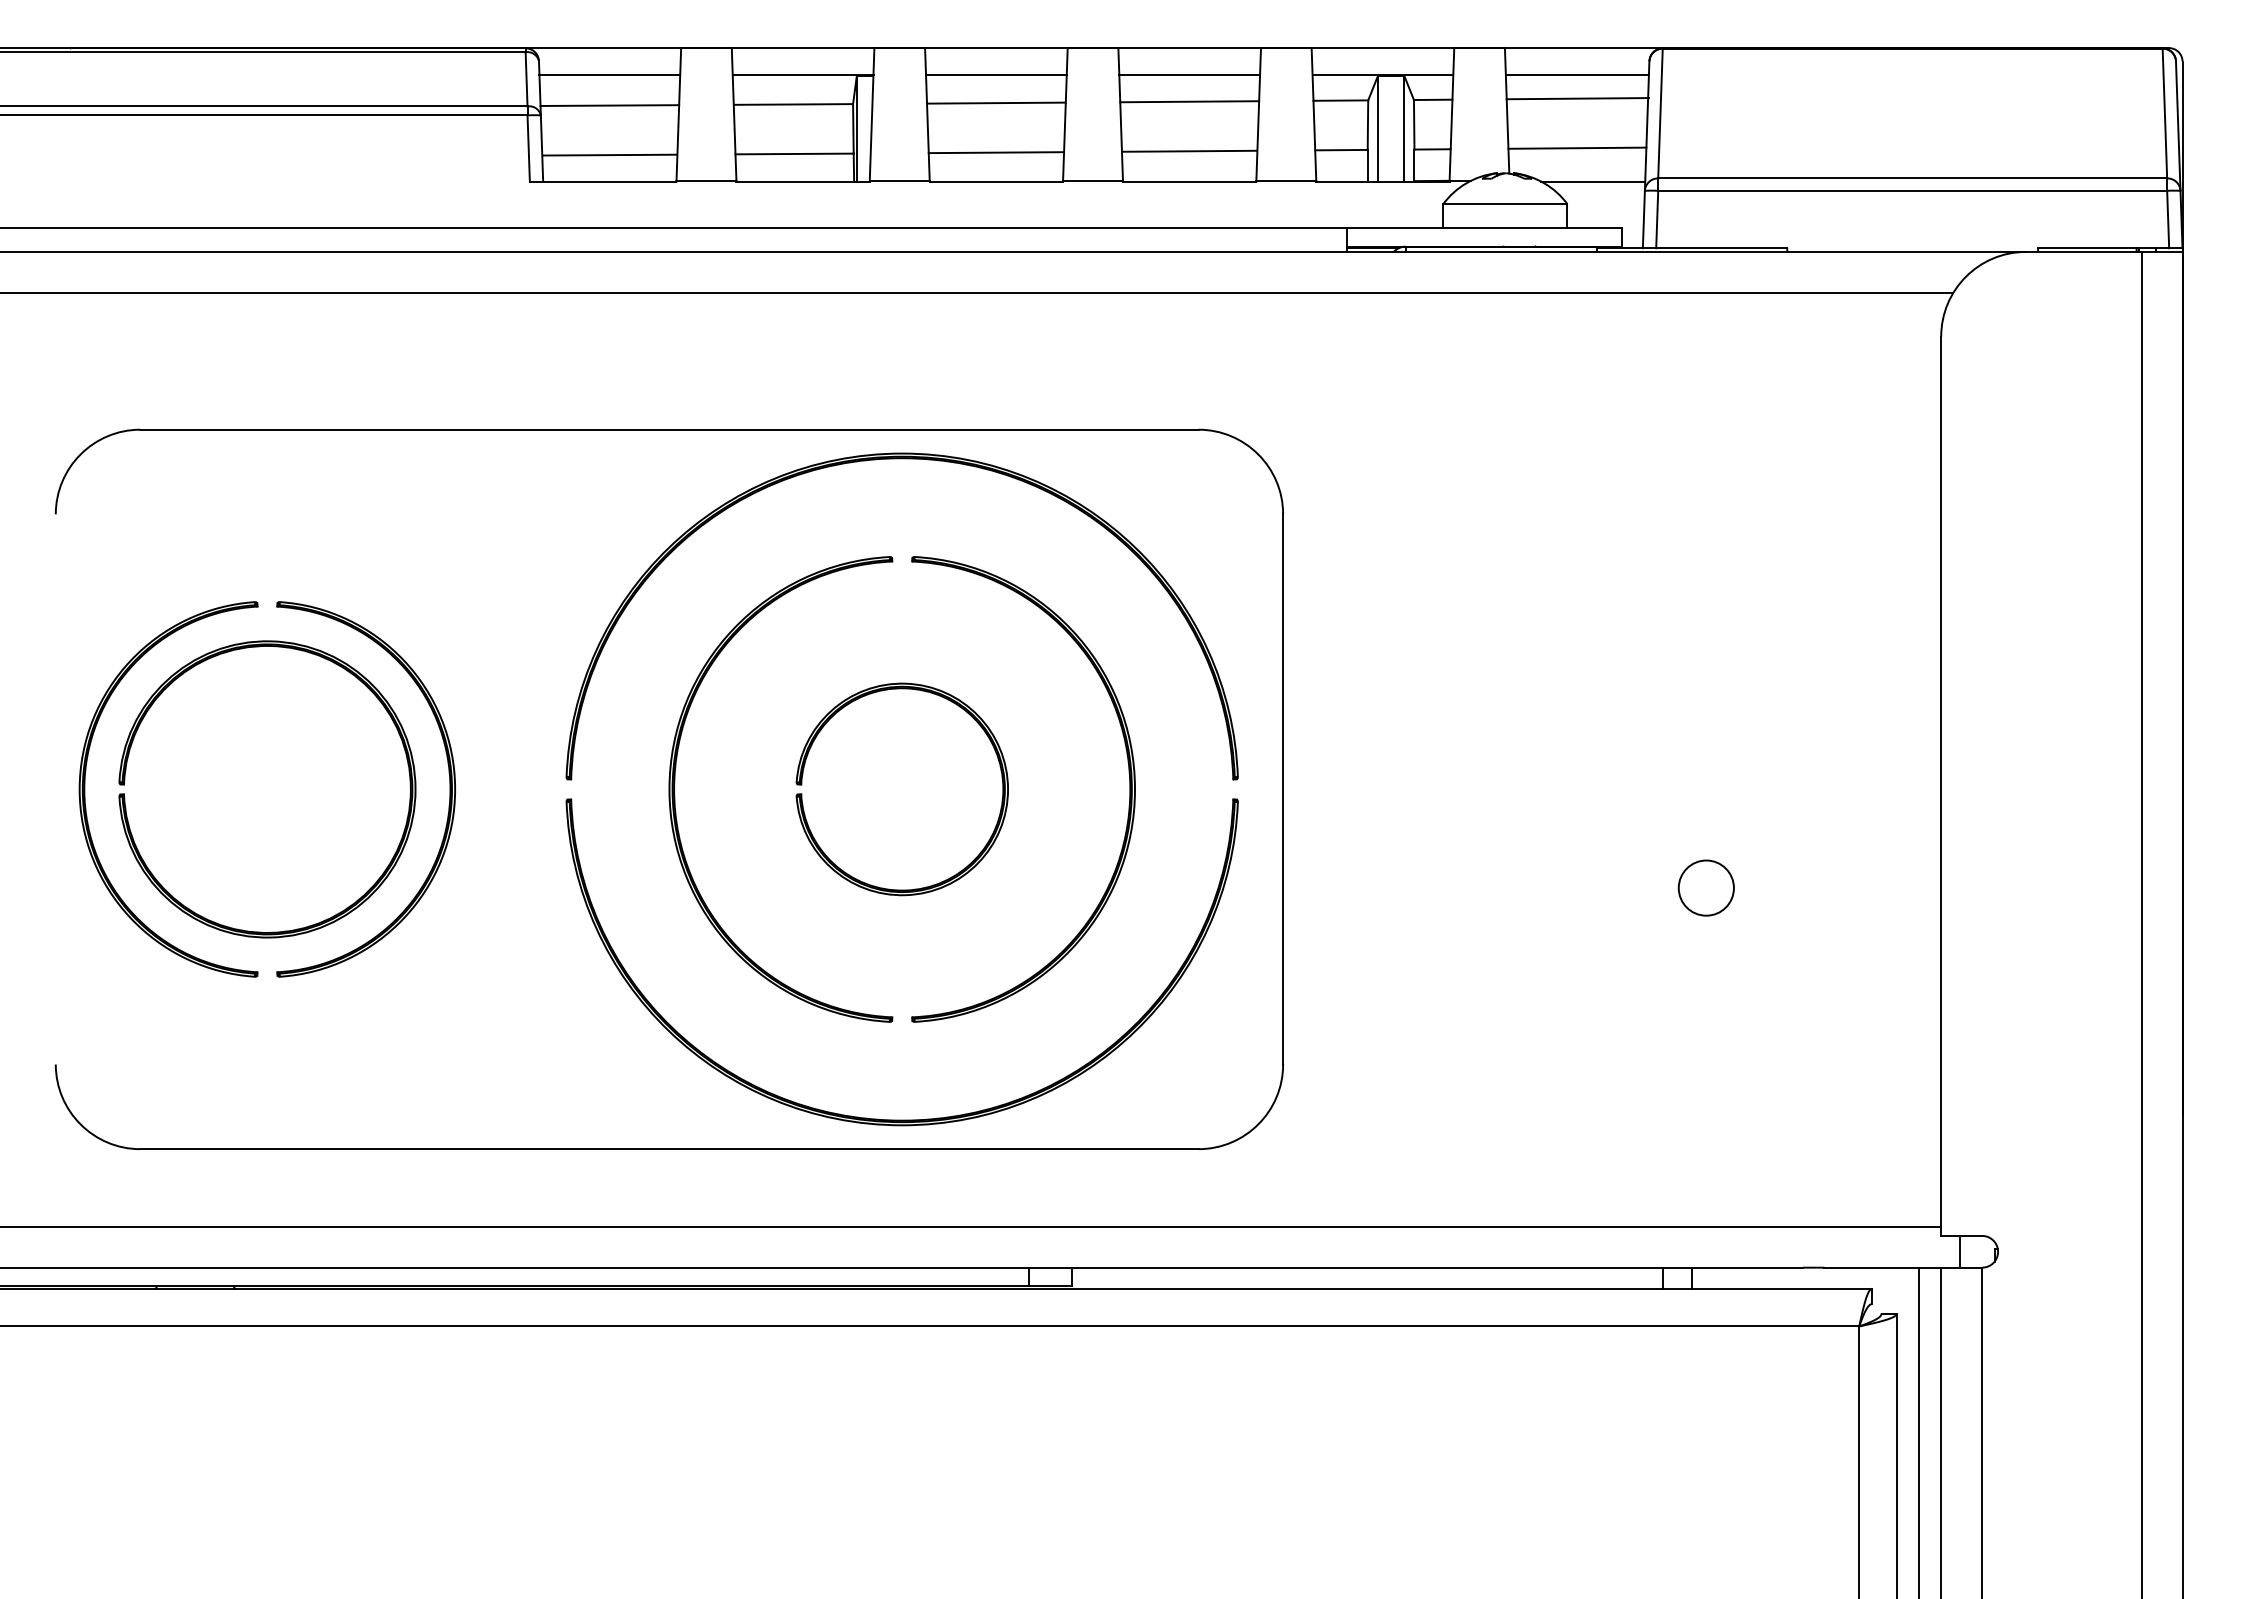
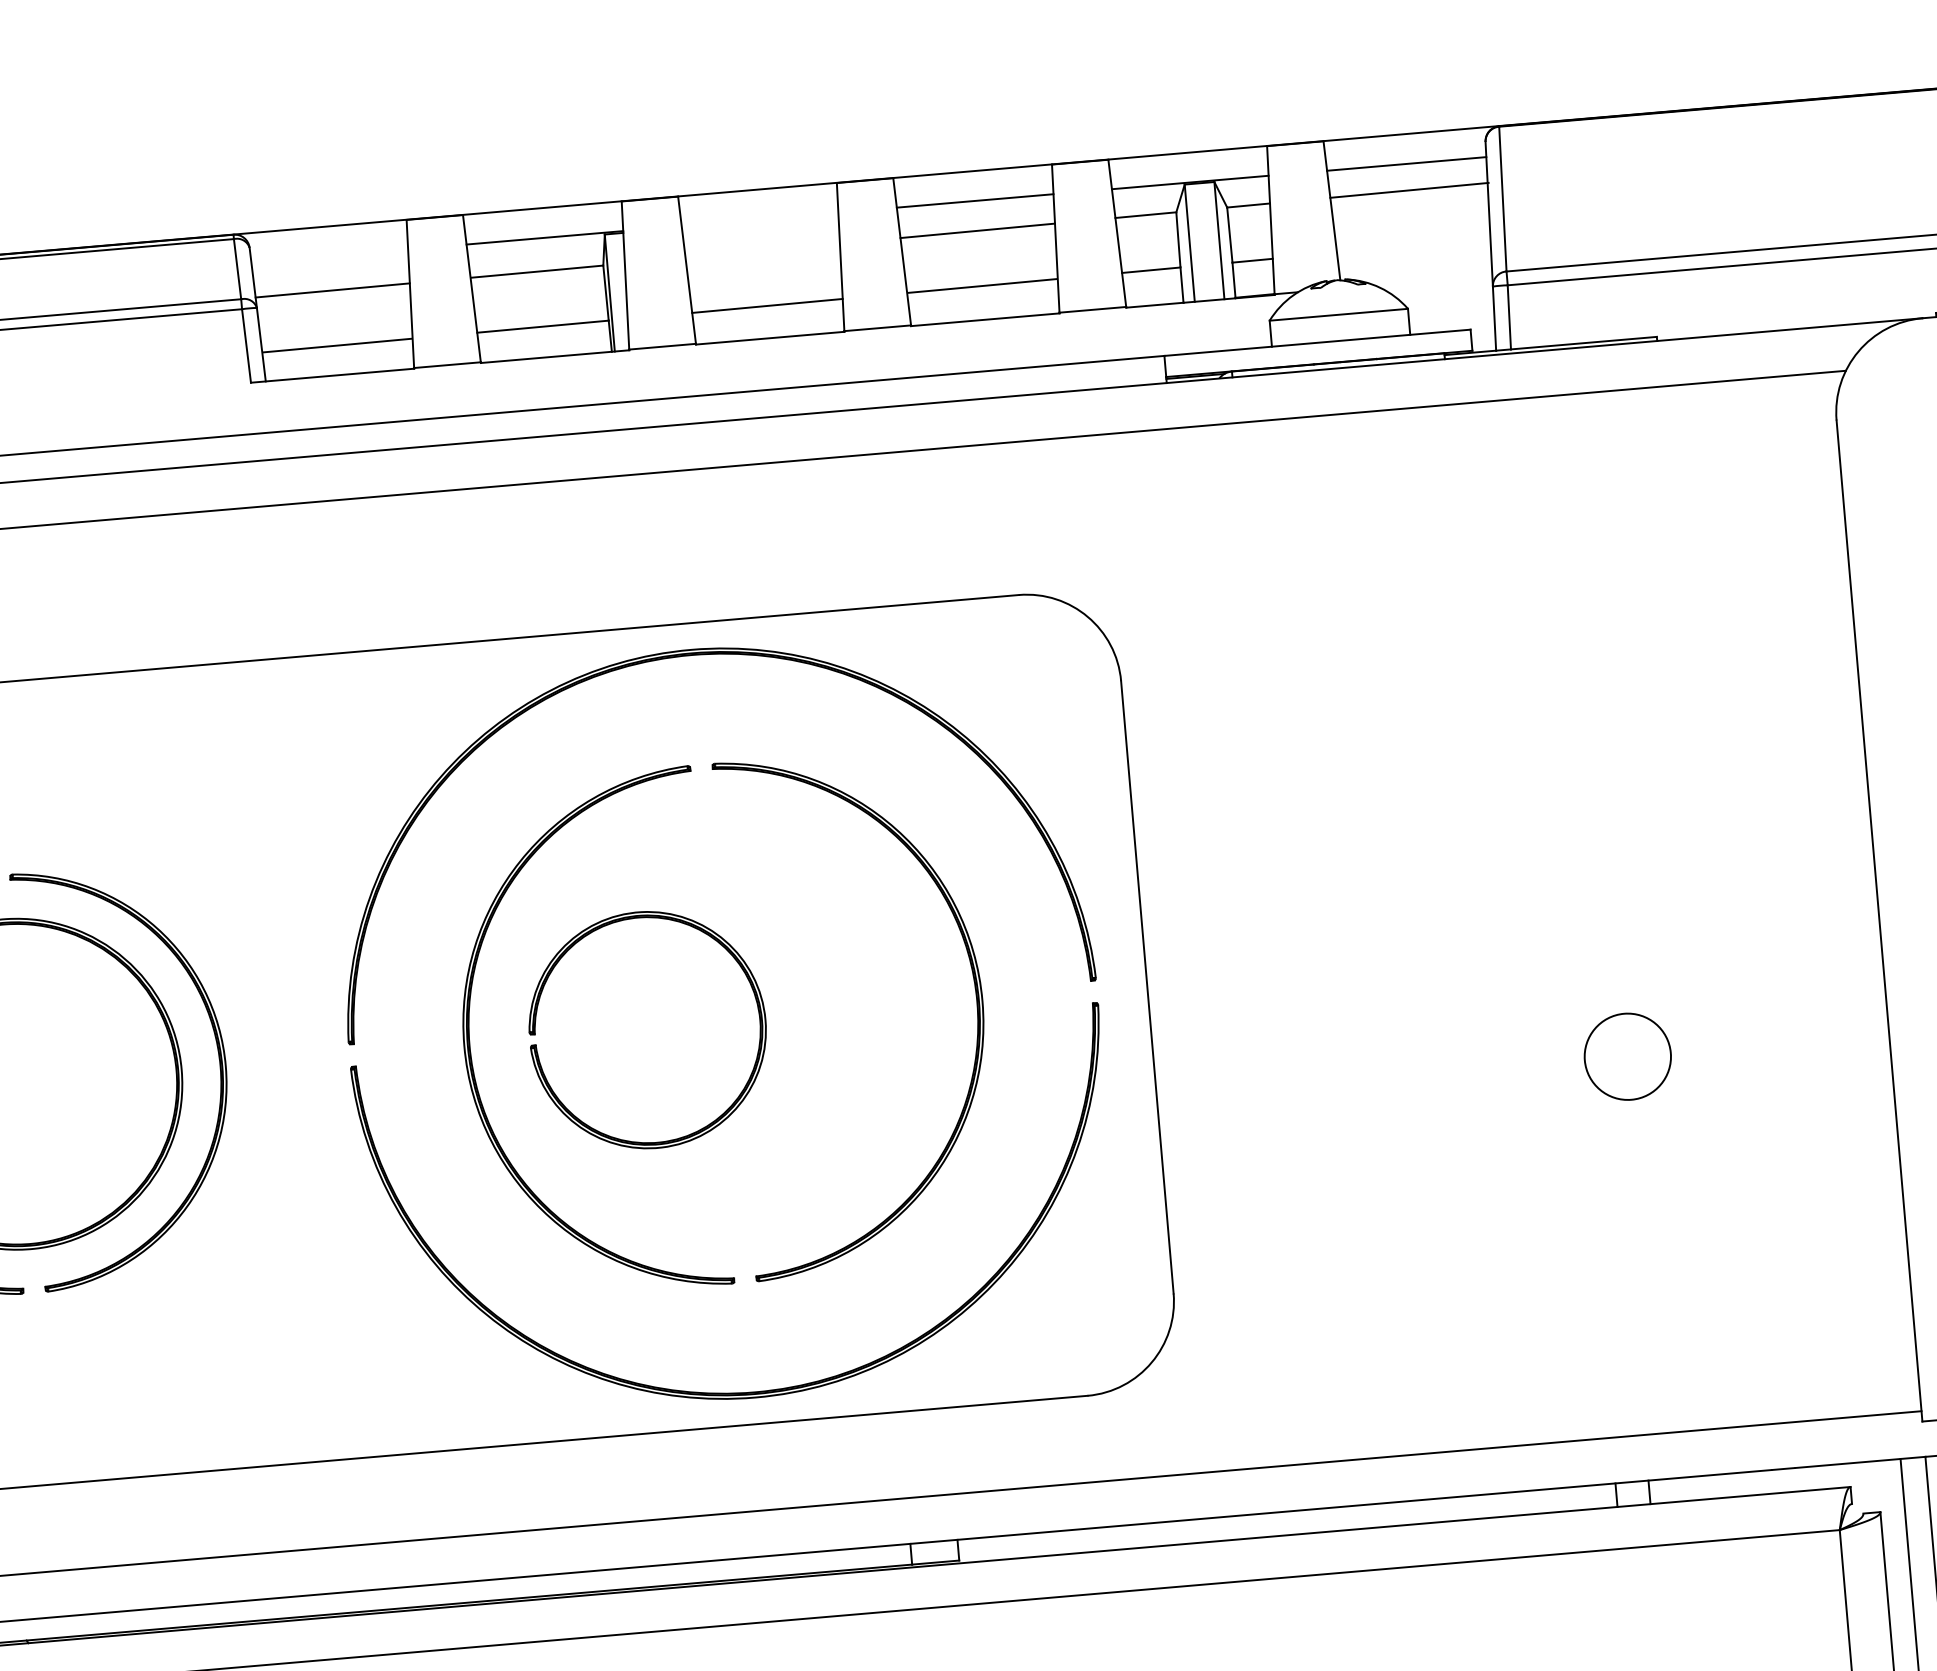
line: (609, 74) -> (329, 255), removed
line: (996, 74) -> (760, 218), removed
line: (996, 102) -> (762, 250), removed
line: (1577, 147) -> (1413, 244), removed
line: (1593, 181) -> (1434, 281), removed
part: (802, 784) -> (536, 1034), moved
circle: (1705, 887) -> (1626, 1056), size x1.4

